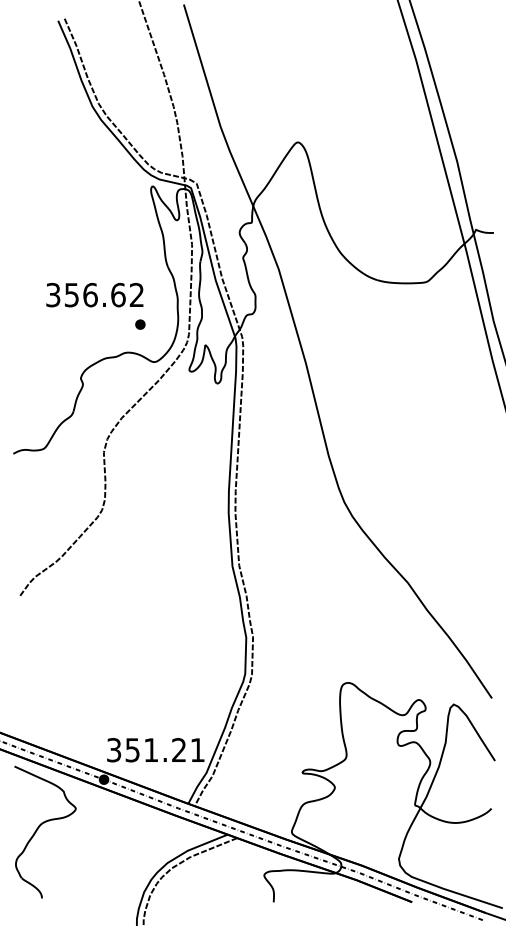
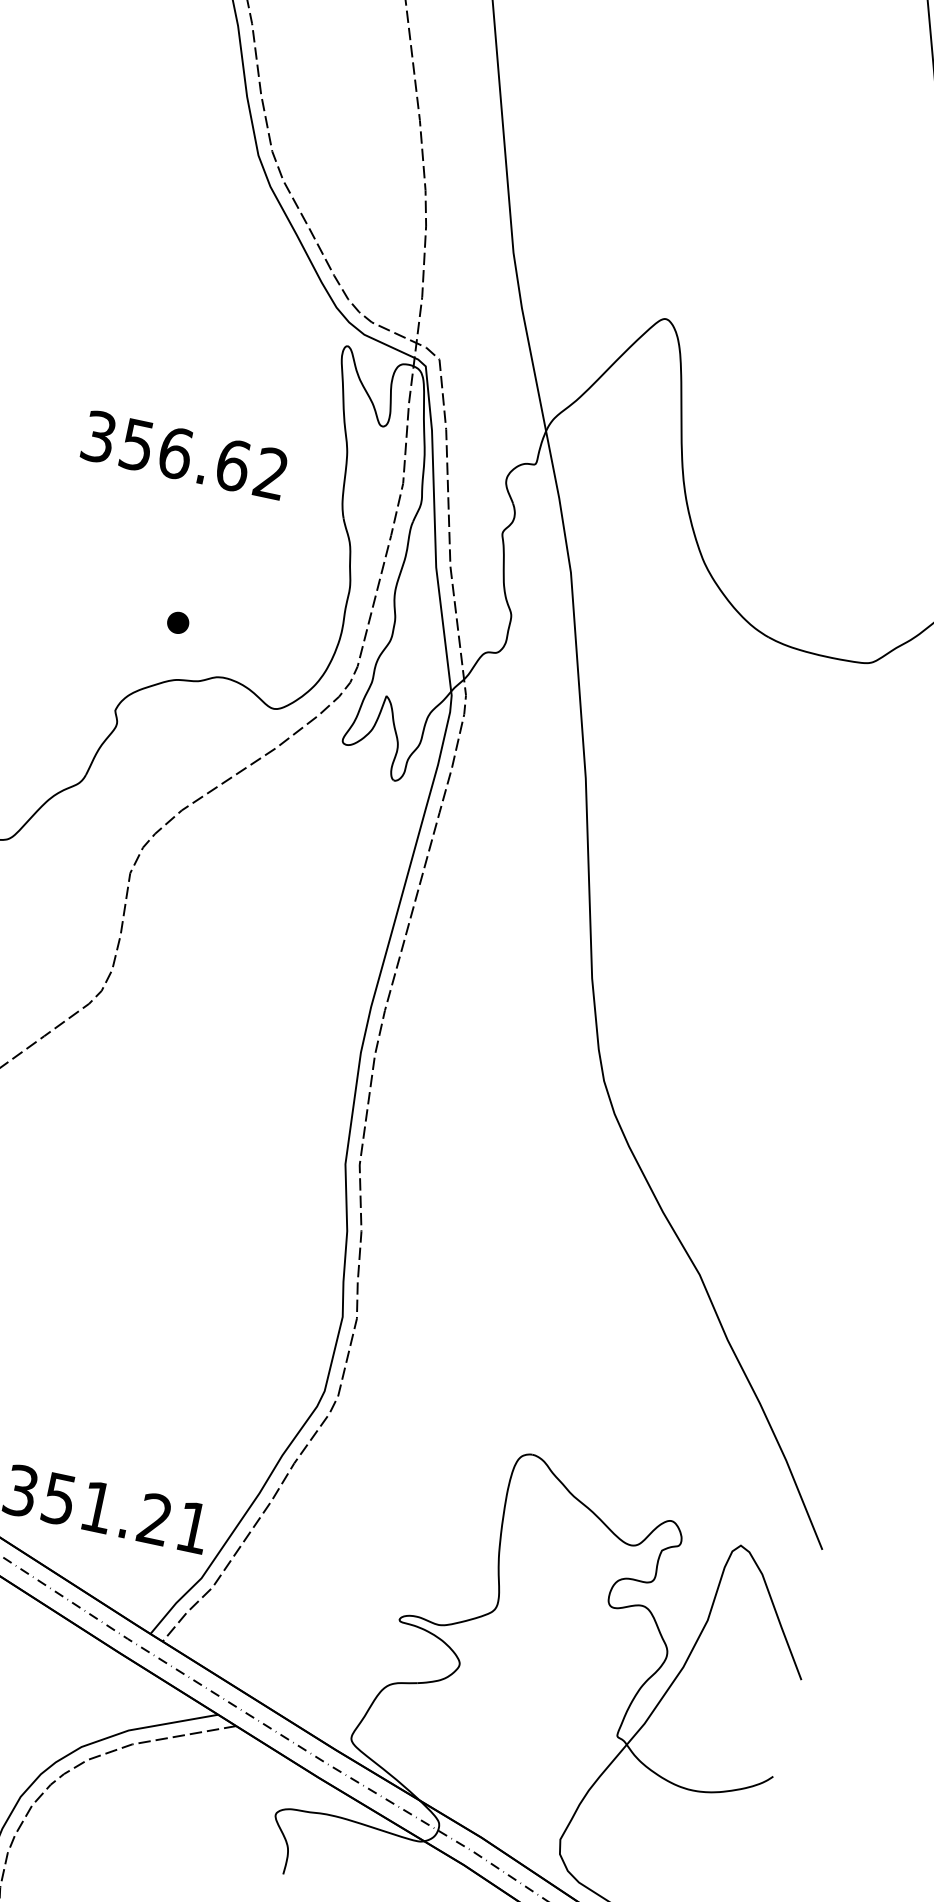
text: (94, 294) -> (184, 453), moved
part: (140, 324) -> (178, 622), moved

